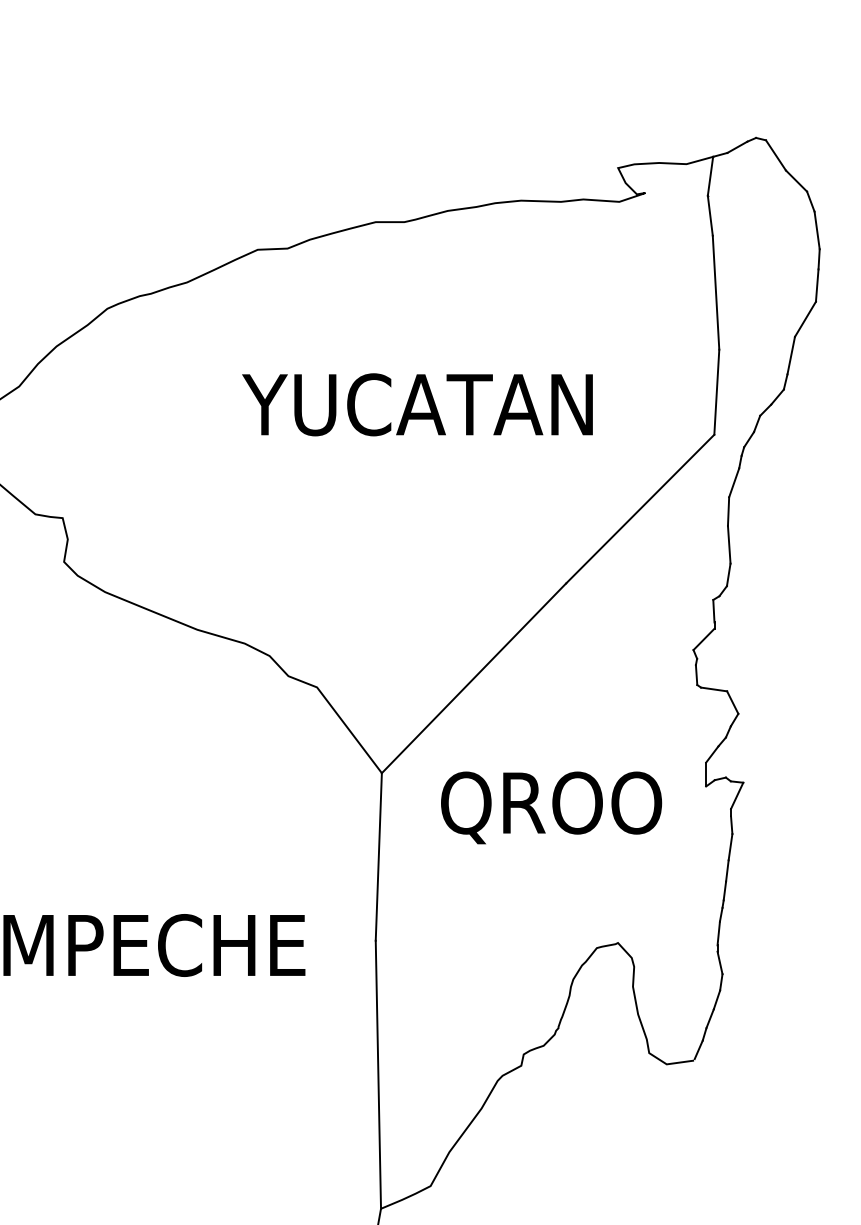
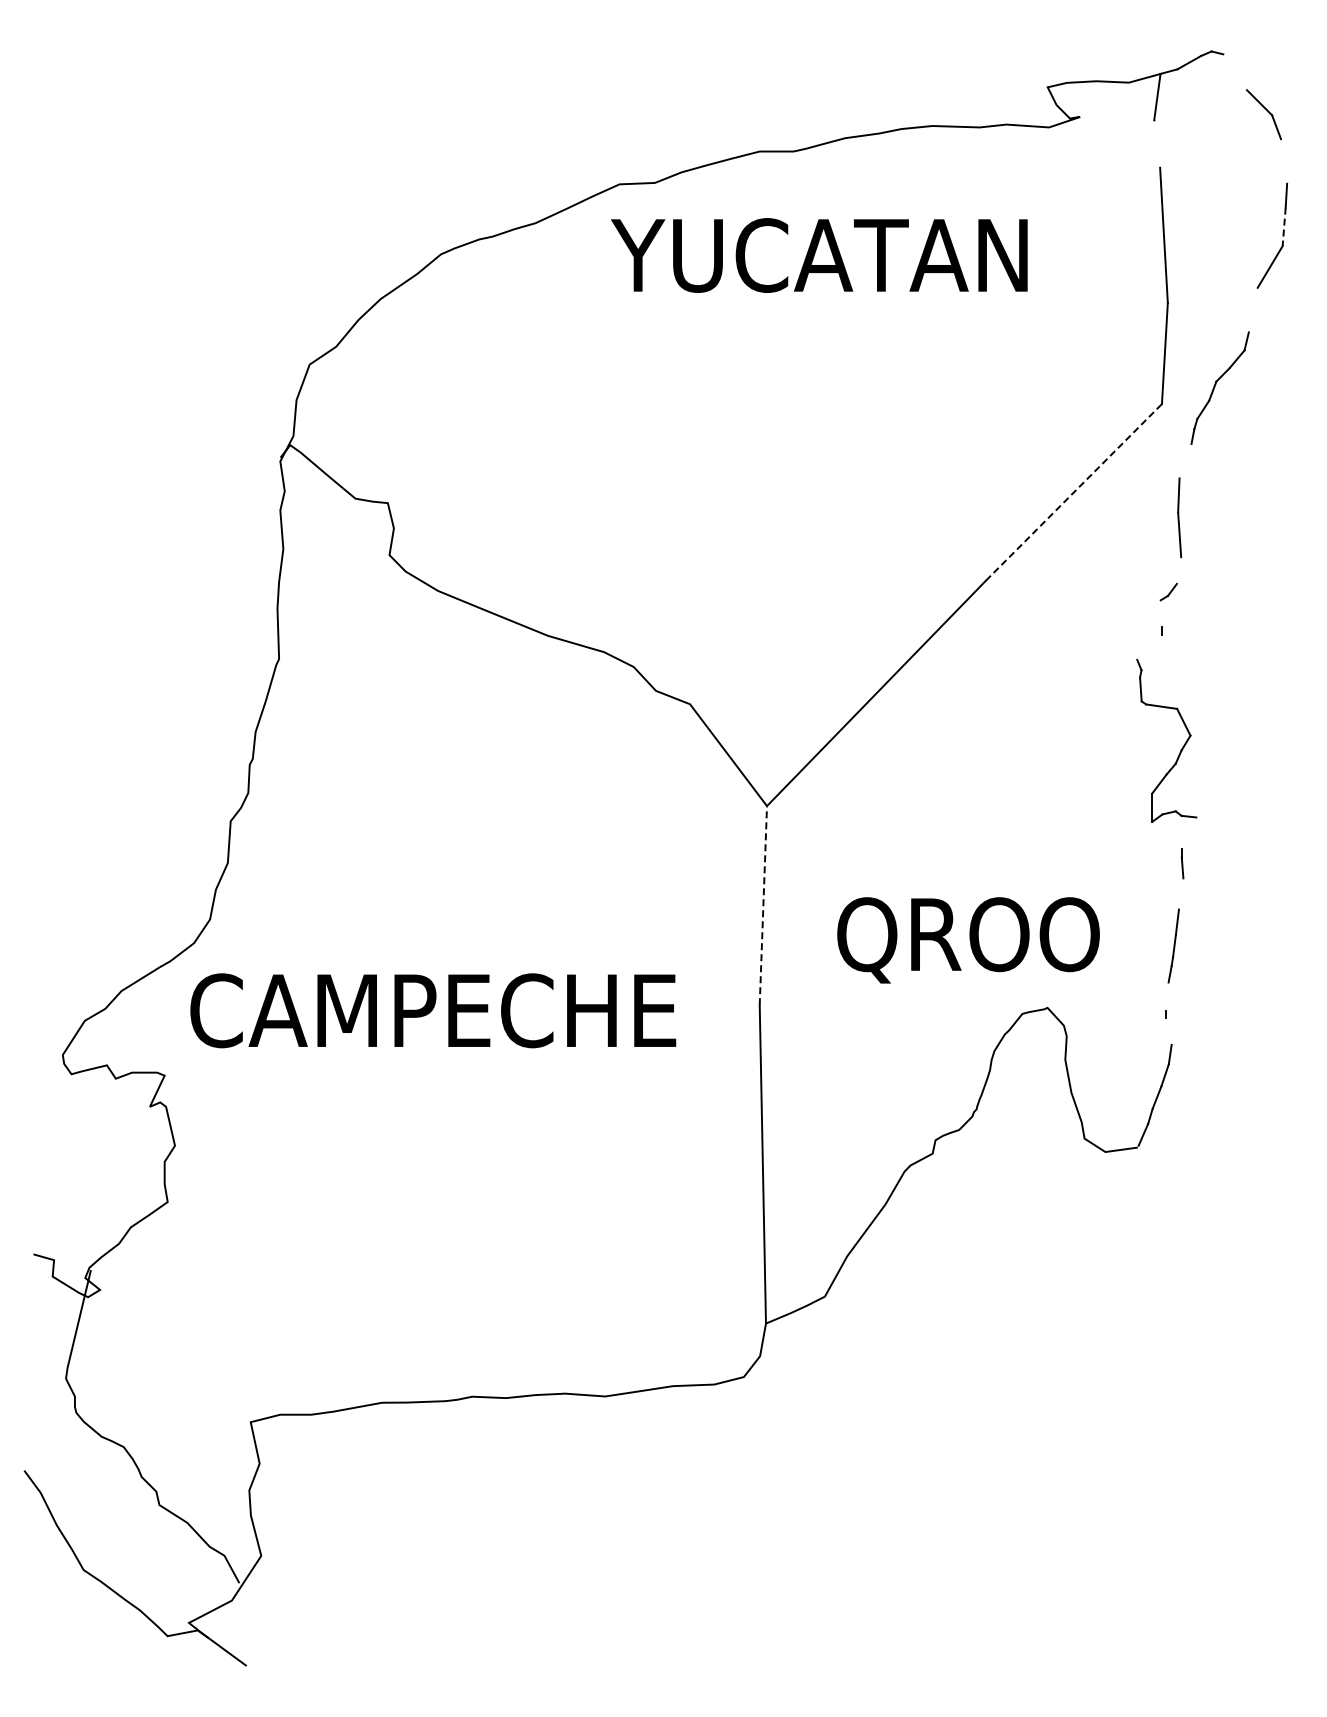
line: (776, 155) -> (1235, 72), removed
line: (710, 215) -> (1157, 143), removed
line: (817, 230) -> (1284, 161), removed
line: (817, 286) -> (1284, 227), solid -> dashed
line: (790, 355) -> (1252, 309), removed
text: (417, 404) -> (819, 255), moved
line: (734, 483) -> (1185, 461), removed
line: (639, 509) -> (1073, 492), solid -> dashed
line: (728, 574) -> (1178, 570), removed
line: (713, 611) -> (1161, 613), removed
line: (703, 638) -> (1149, 646), removed
line: (736, 795) -> (1188, 832), removed
text: (551, 808) -> (968, 940), moved
line: (729, 846) -> (1180, 893), removed
line: (378, 856) -> (763, 905), solid -> dashed
line: (718, 933) -> (1166, 996), removed
line: (719, 962) -> (1168, 1031), removed

